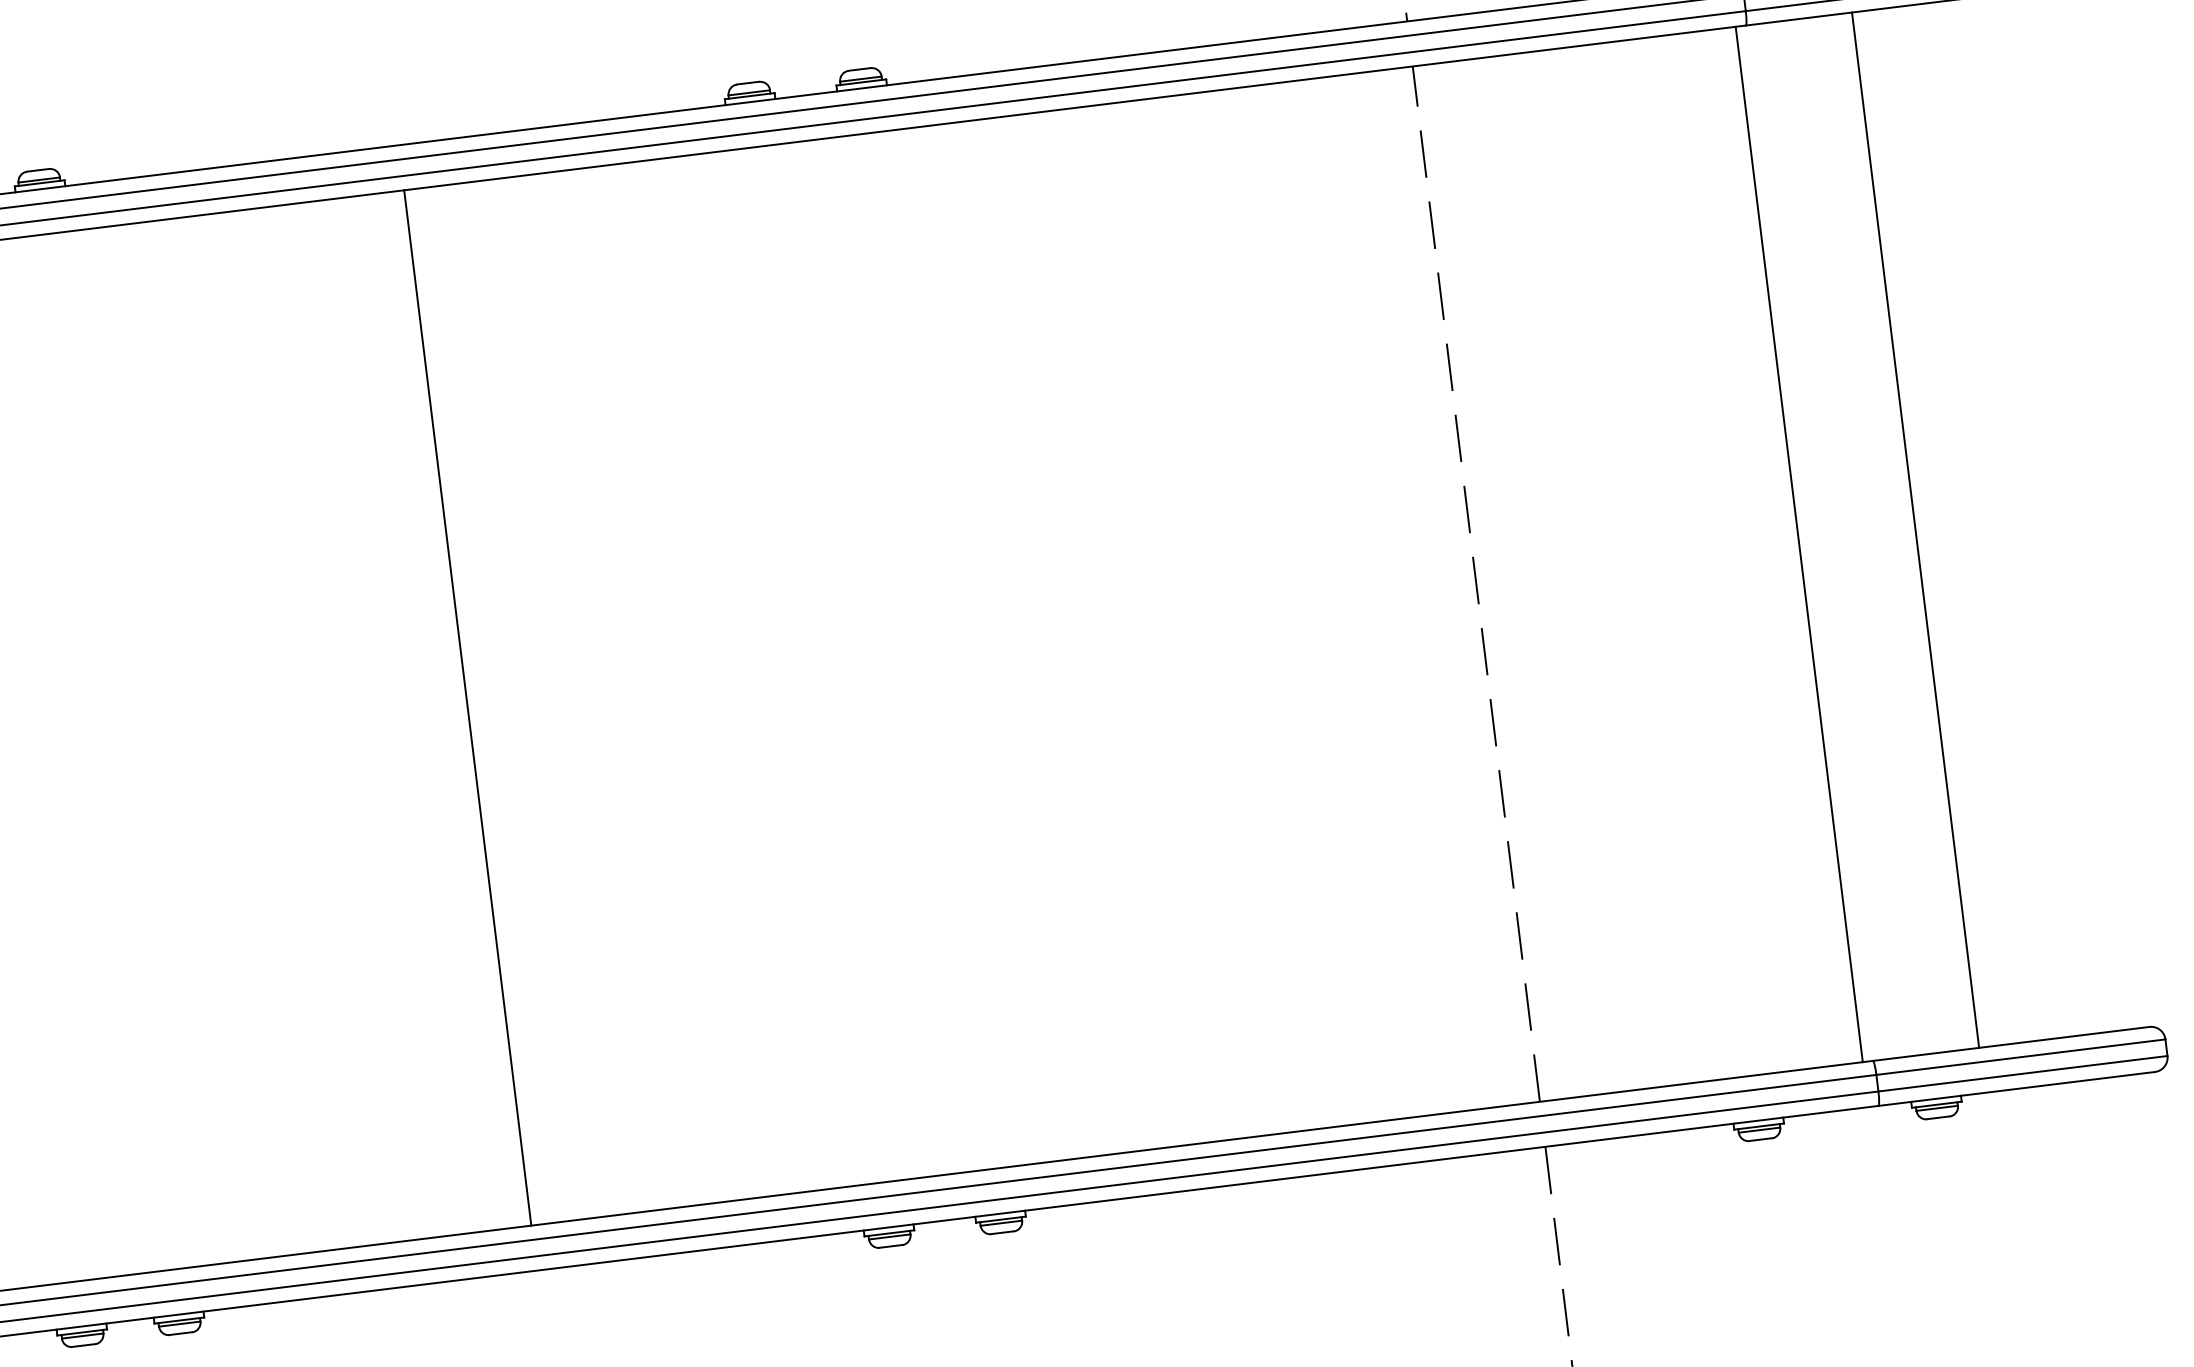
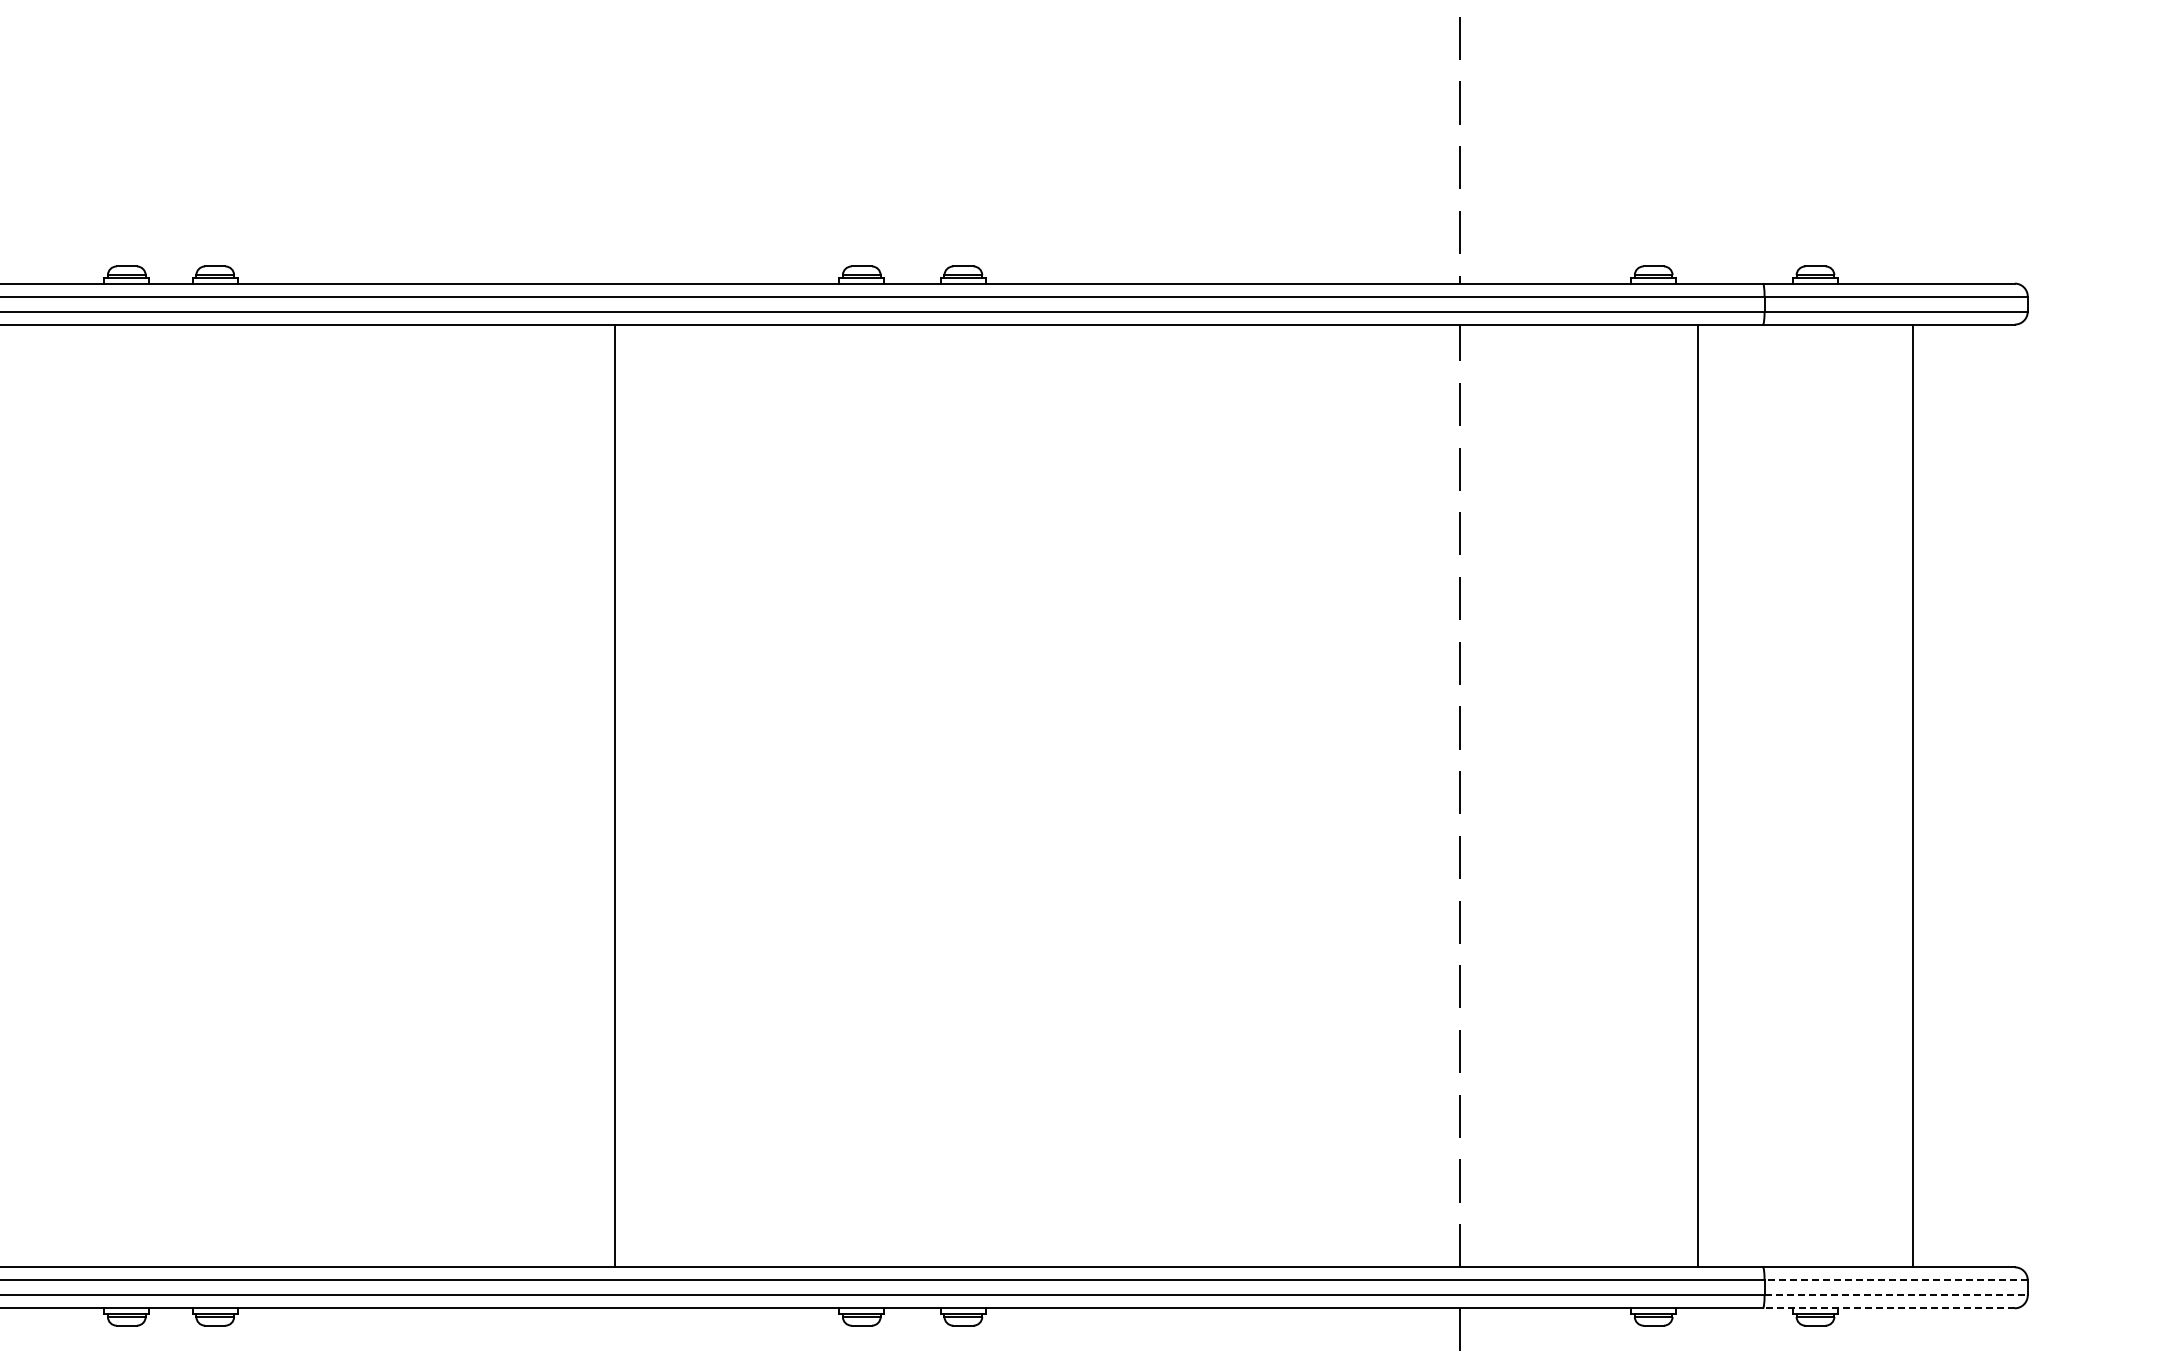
line: (1915, 529) -> (1912, 795), moved
line: (1798, 544) -> (1697, 795), moved
line: (467, 707) -> (615, 795), moved
line: (2021, 1057) -> (1896, 1280), solid -> dashed
line: (2023, 1073) -> (1896, 1295), solid -> dashed
line: (2016, 1089) -> (1888, 1308), solid -> dashed

